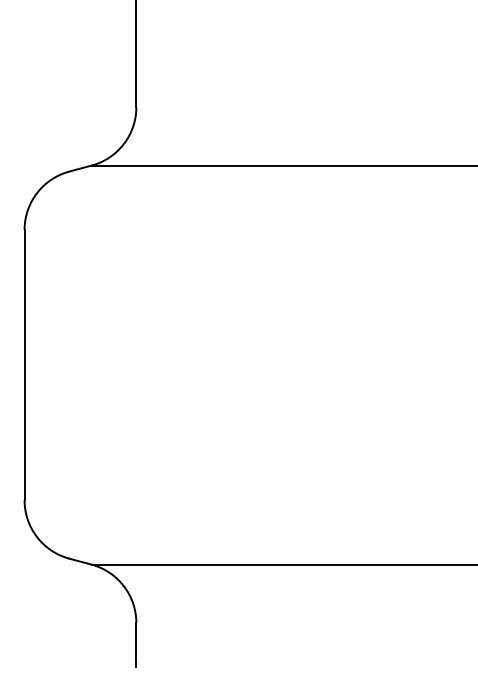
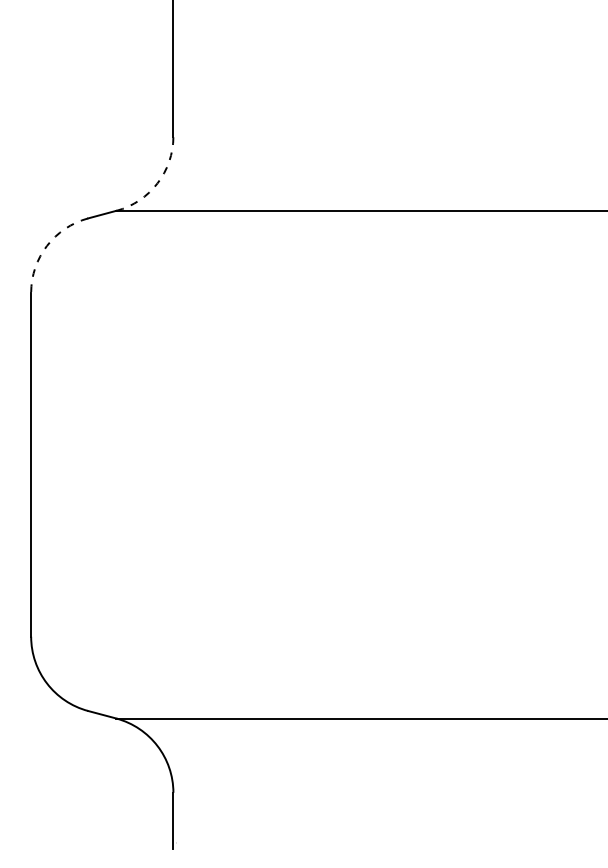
arc: (123, 144) -> (157, 183), solid -> dashed
arc: (37, 192) -> (47, 245), solid -> dashed

